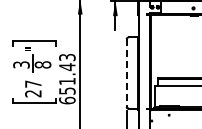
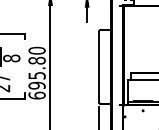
line: (126, 72) -> (98, 66), dashed -> solid
text: (67, 73) -> (37, 67), 651.43 -> 695.80

